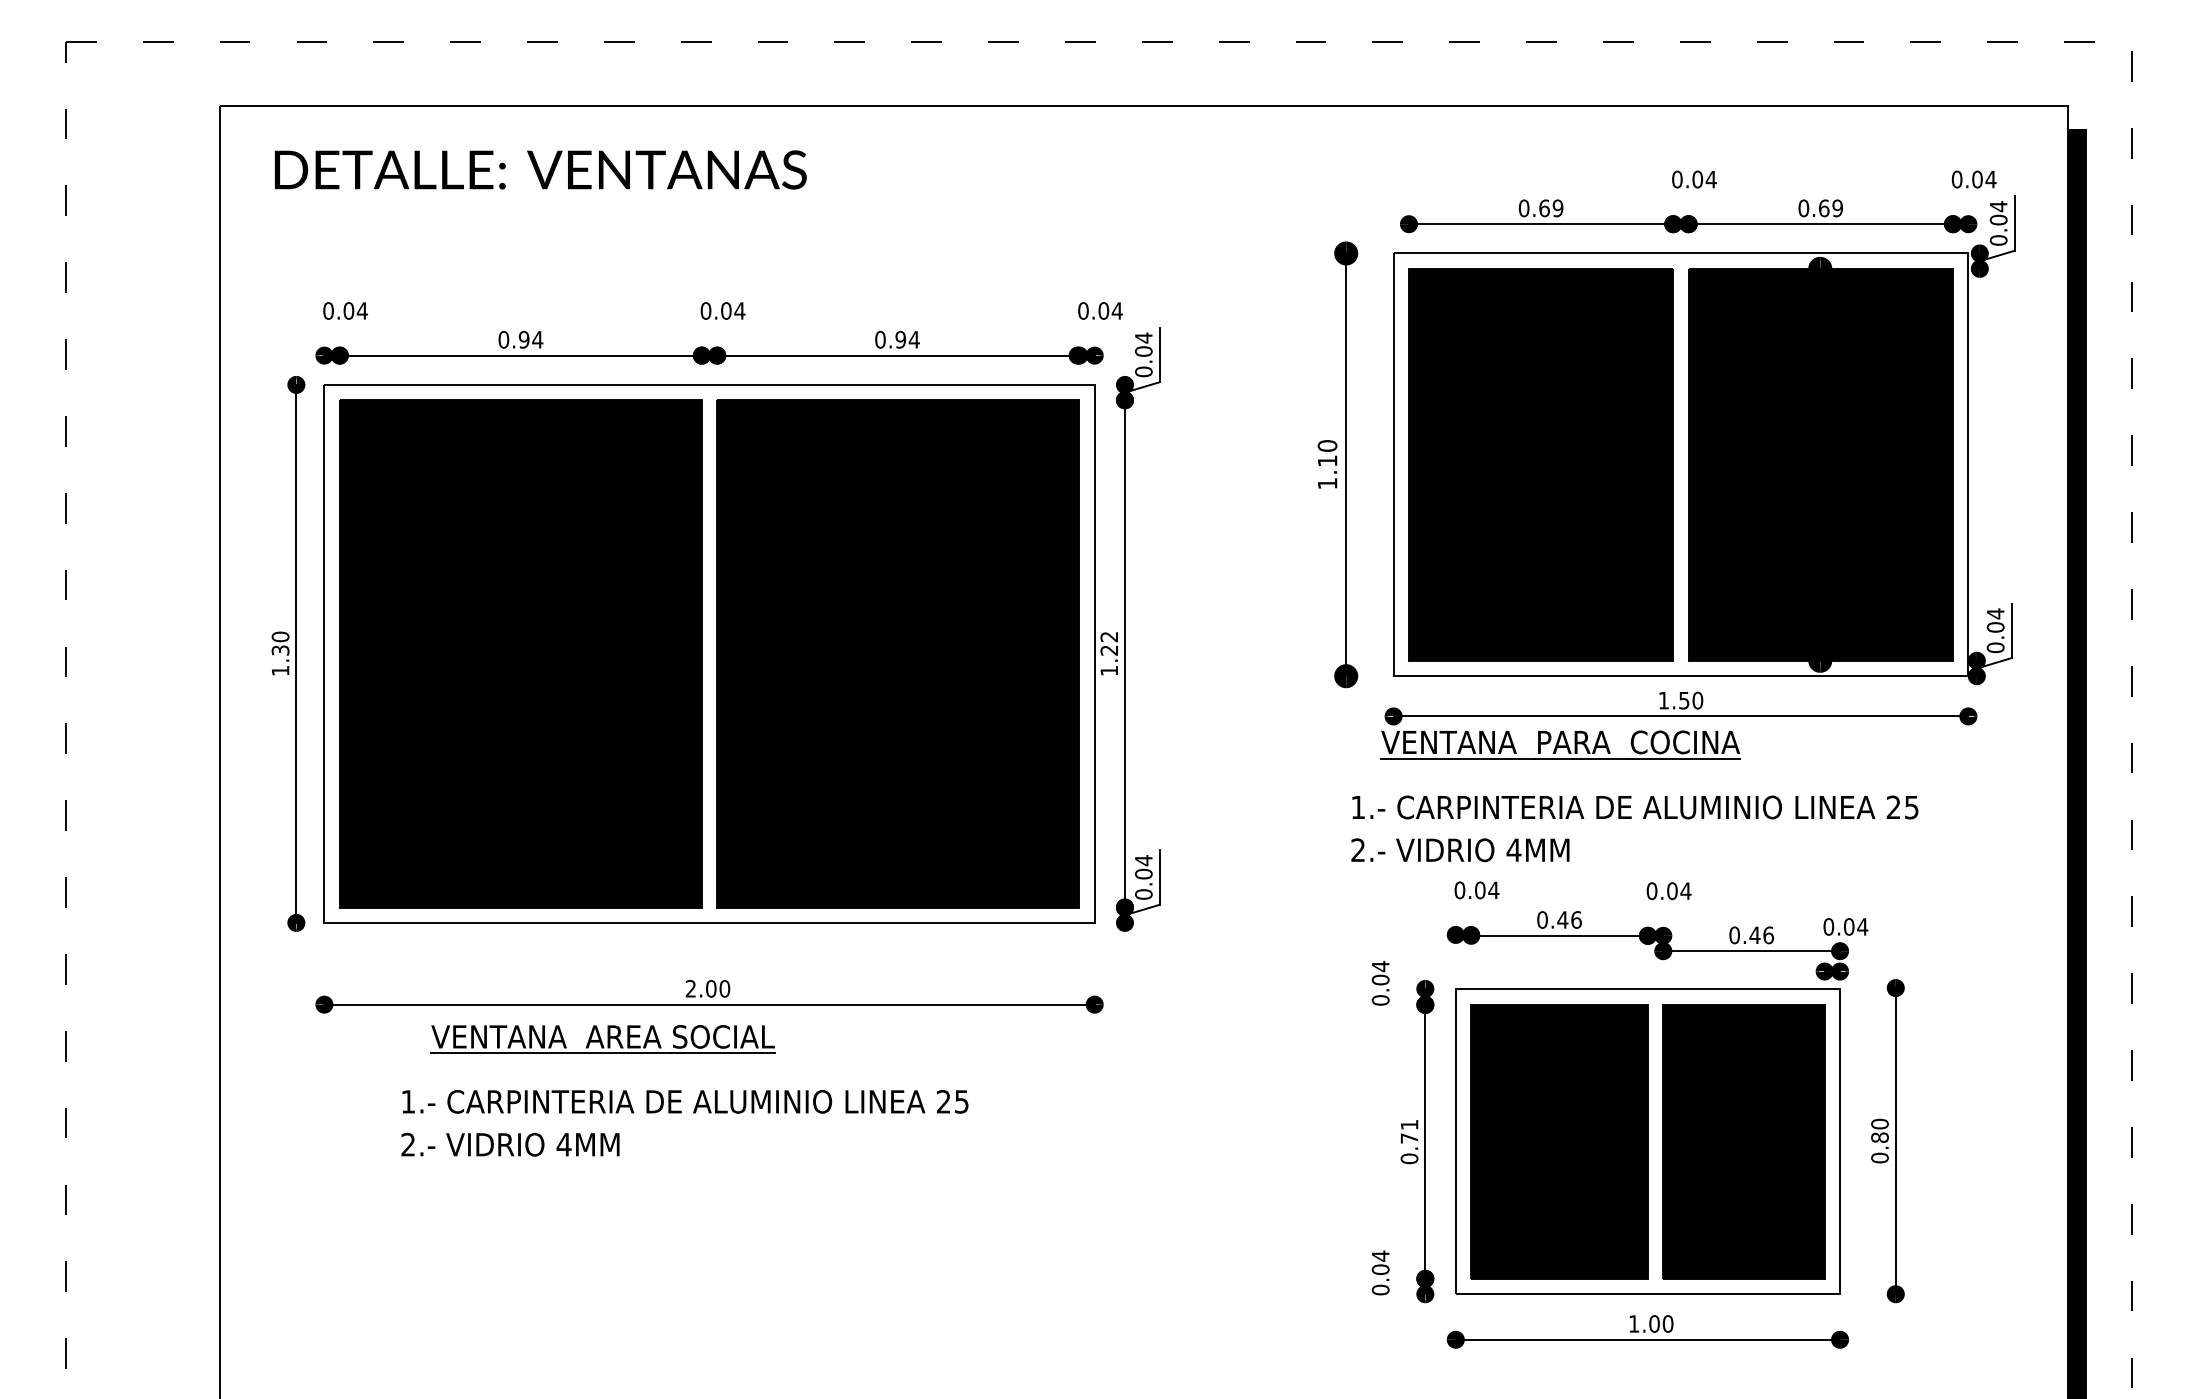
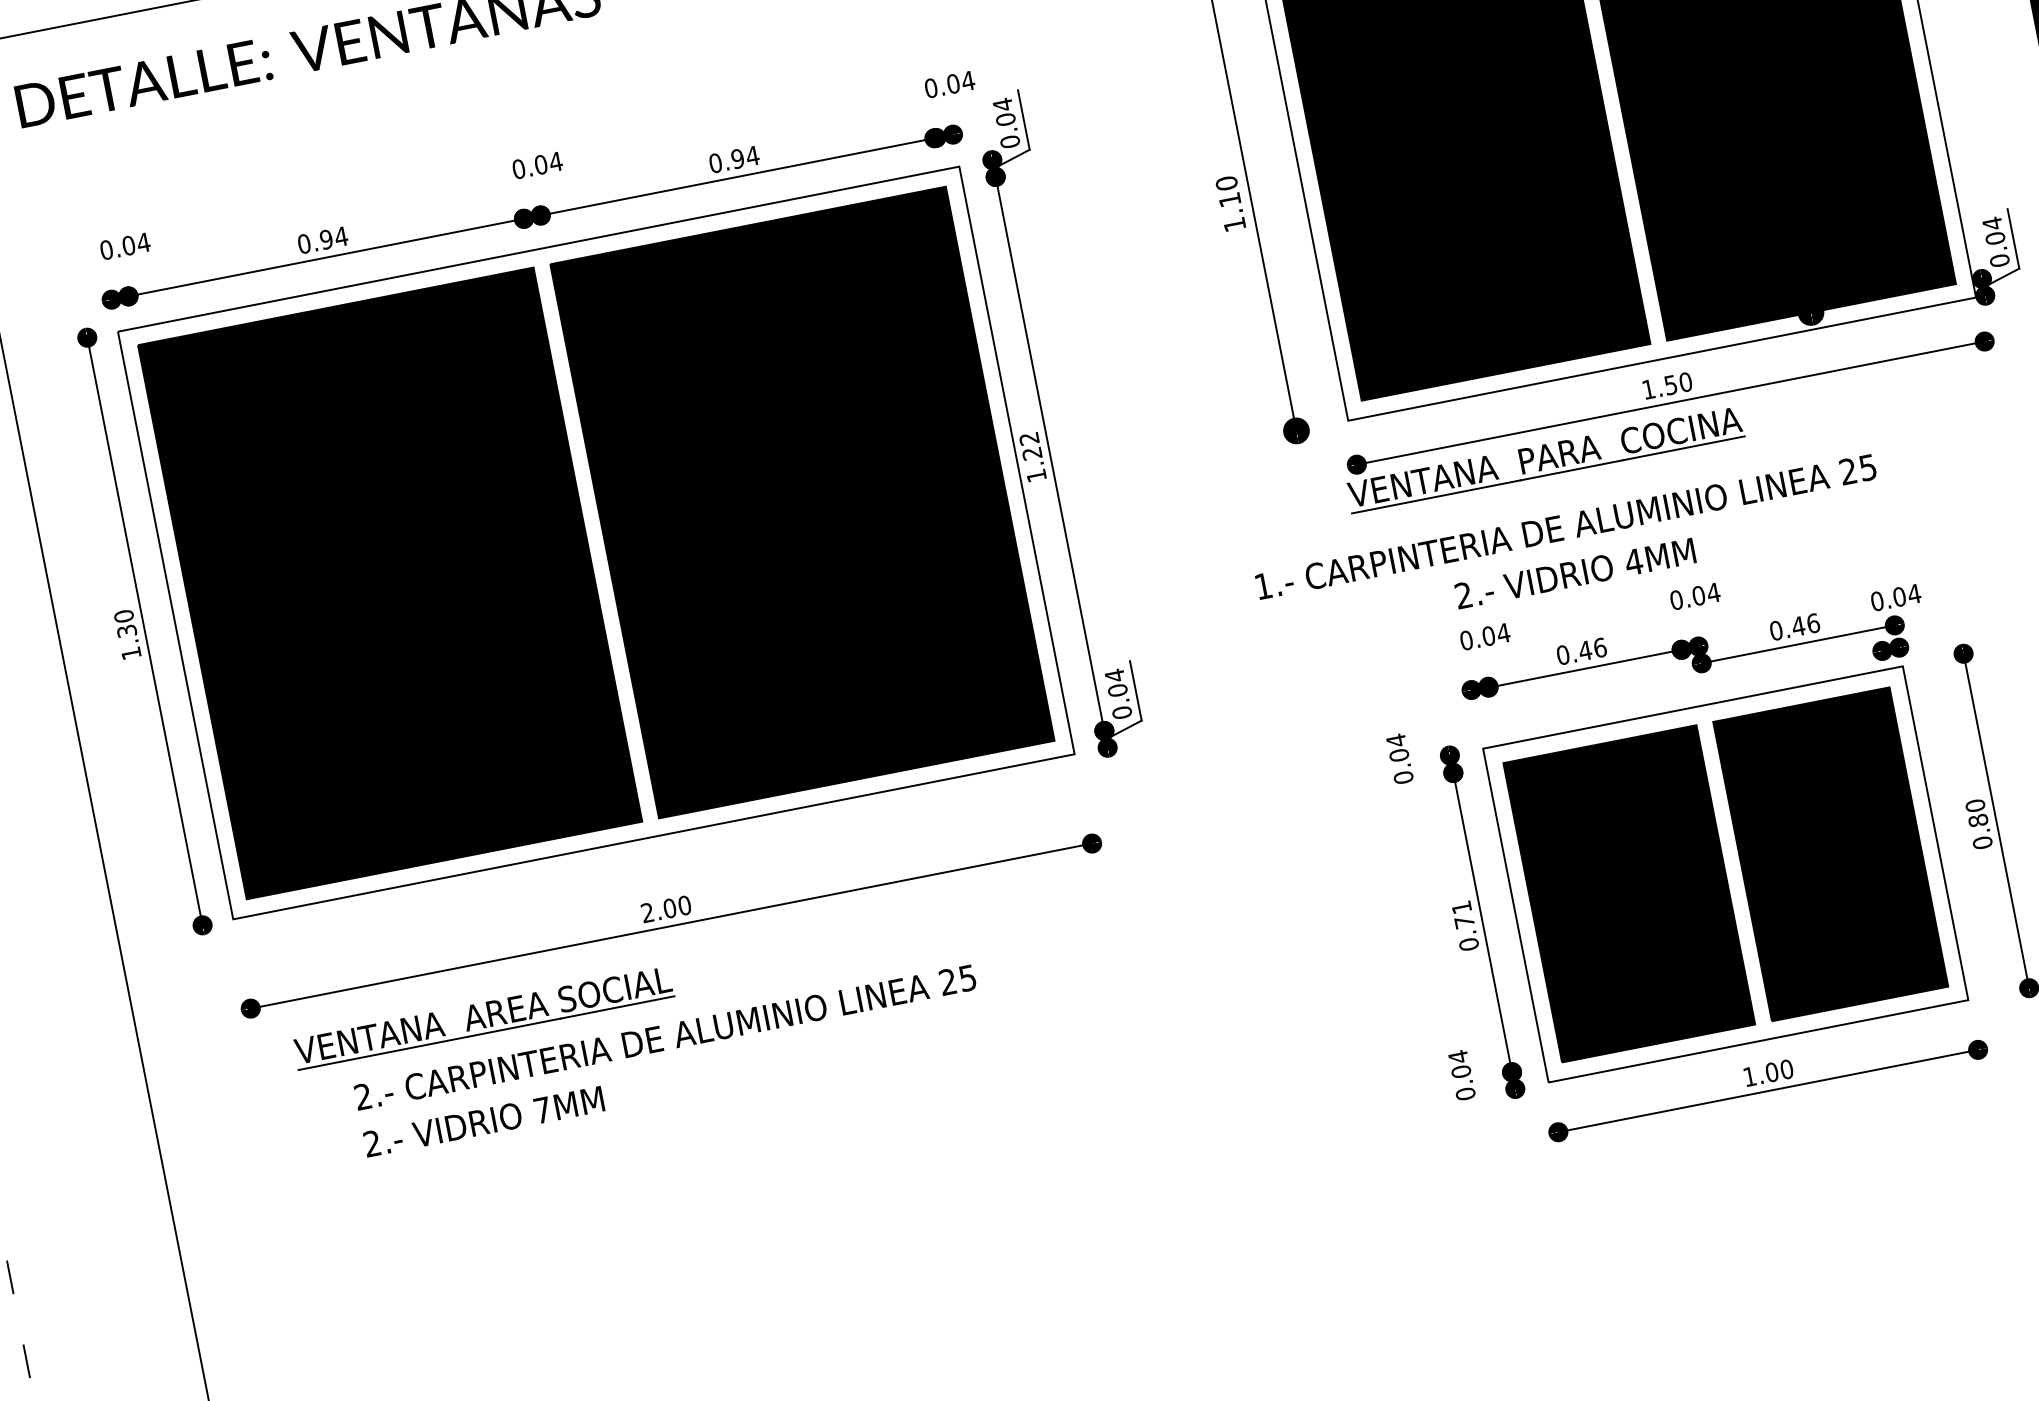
text: (1635, 807) -> (1566, 526), moved
text: (1460, 850) -> (1575, 573), moved
part: (602, 1039) -> (483, 1018), moved
text: (407, 1101) -> (362, 1096), 1.- -> 2.-
text: (563, 1144) -> (541, 1110), 4MM -> 7MM

